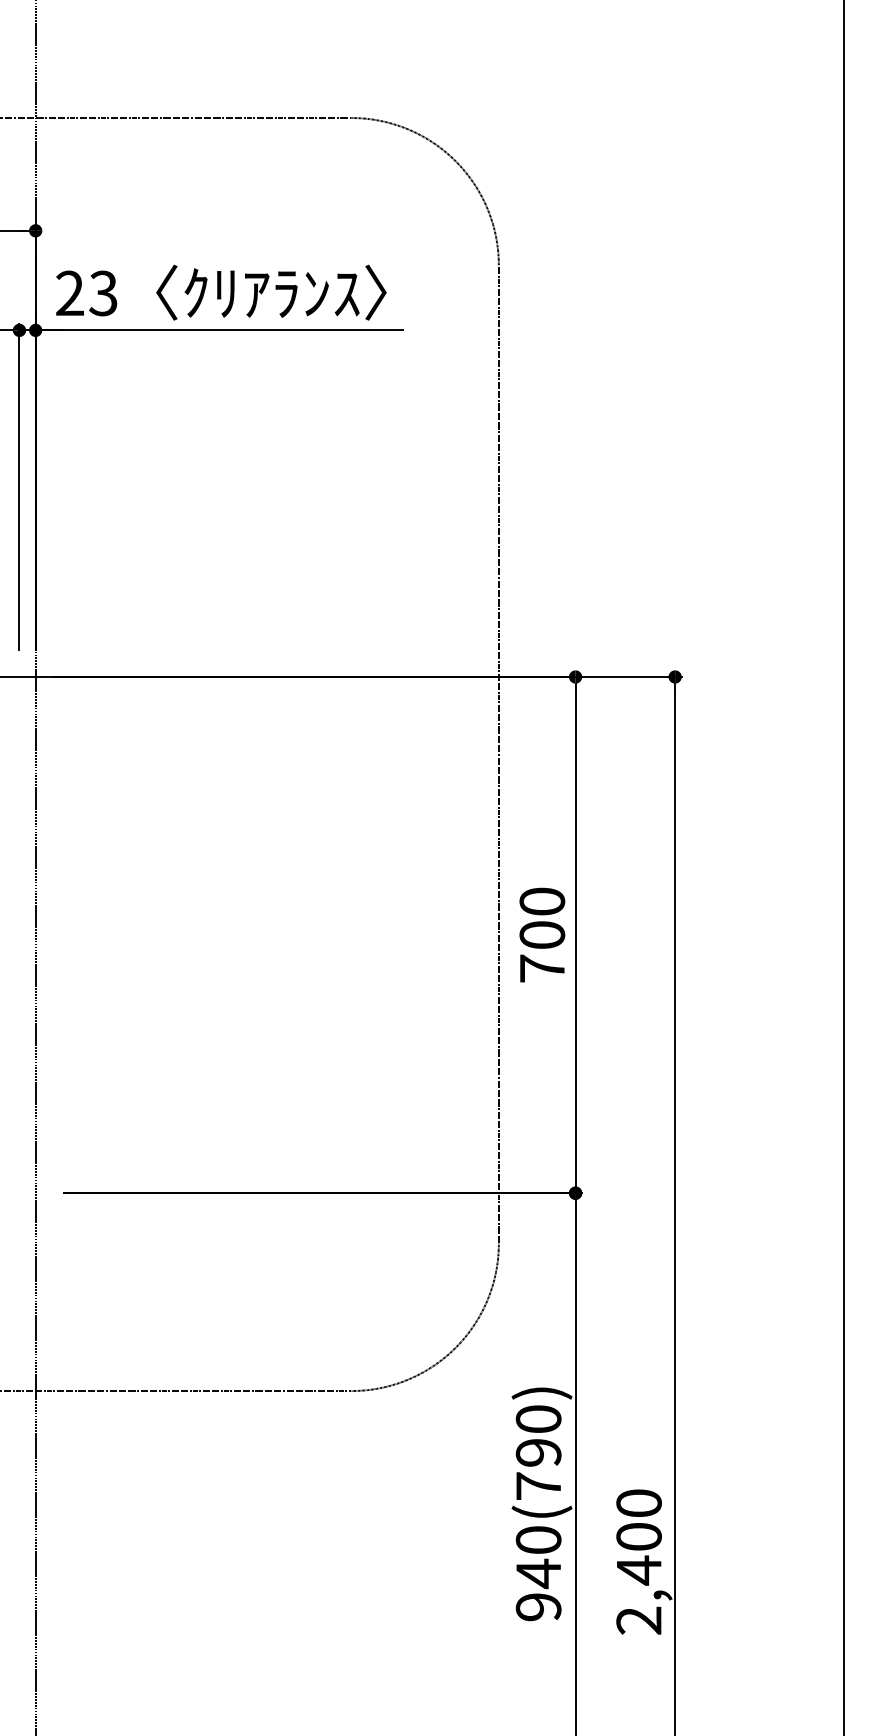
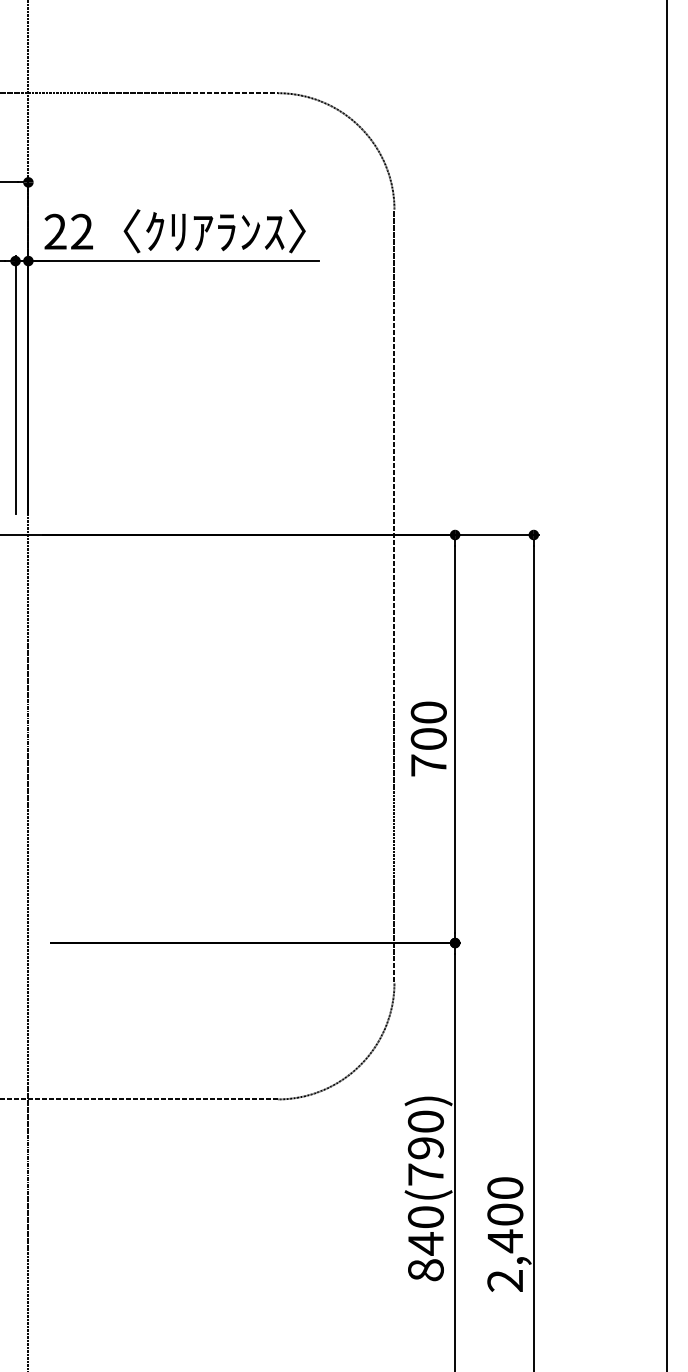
text: (103, 293) -> (81, 231), 23 -> 22
text: (538, 1607) -> (425, 1270), 940(790) -> 840(790)

